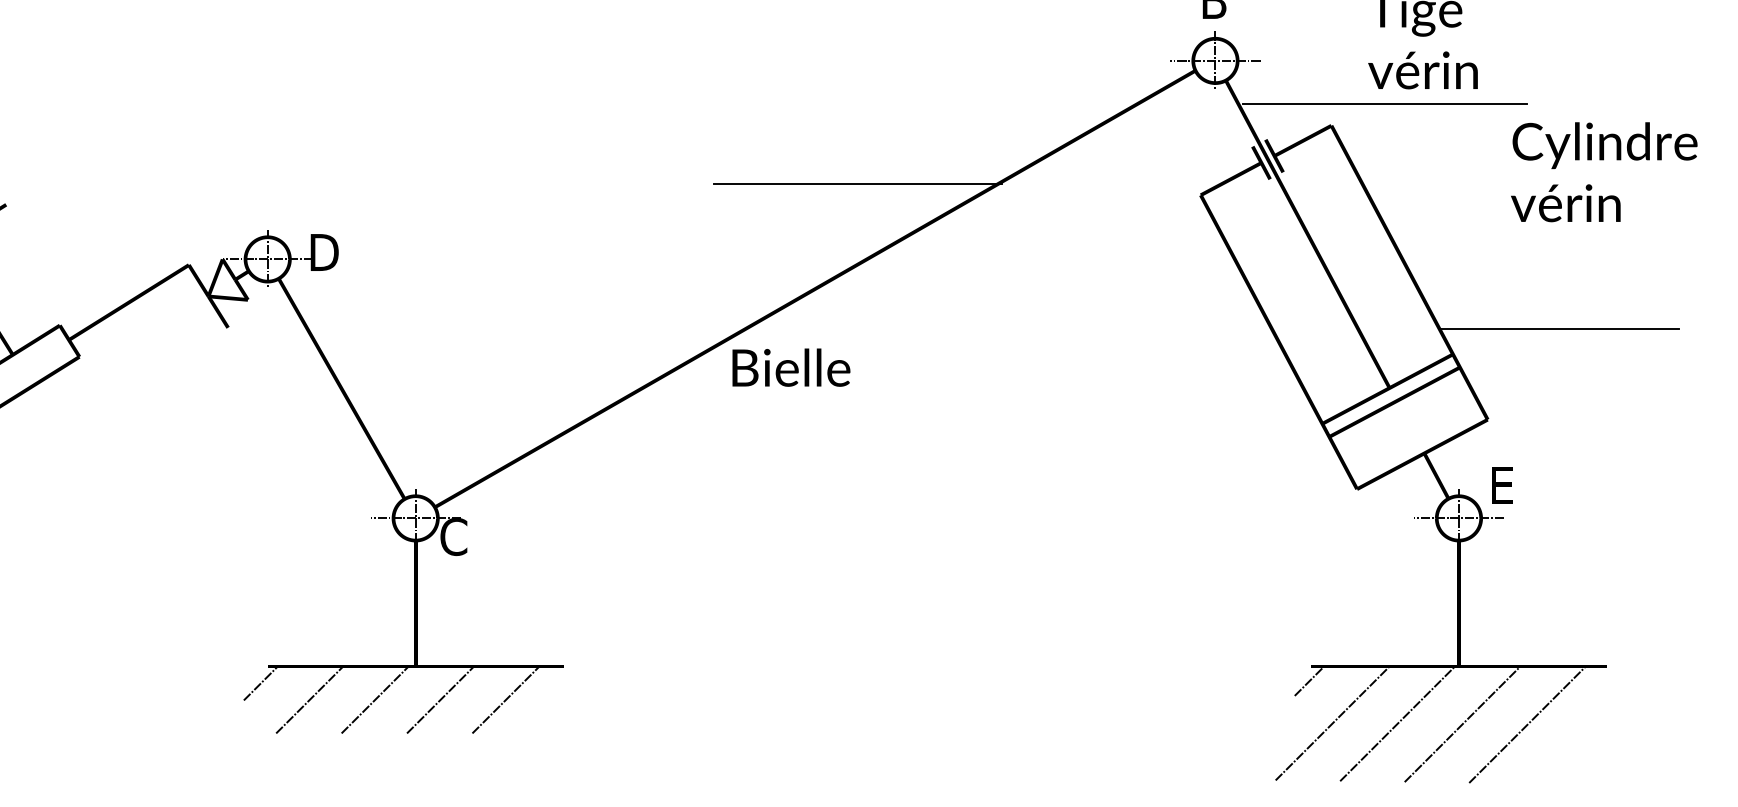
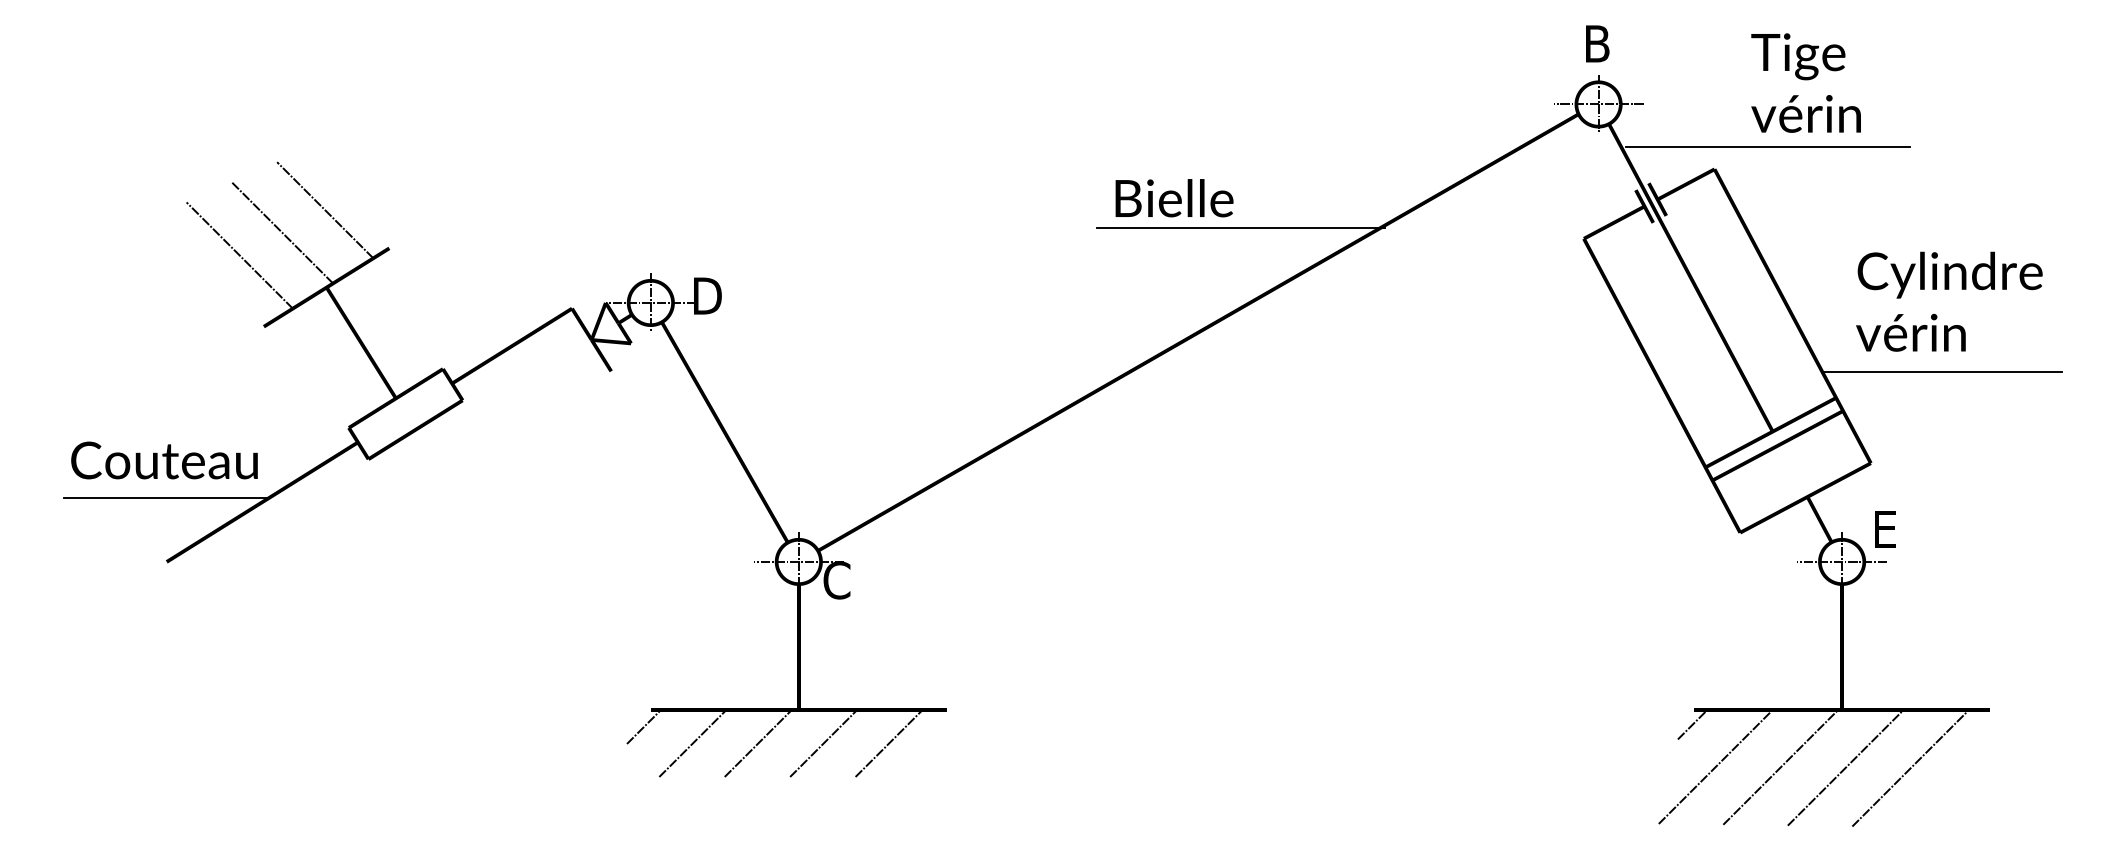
text: (1604, 171) -> (1949, 301), moved
text: (791, 367) -> (1174, 198), moved

